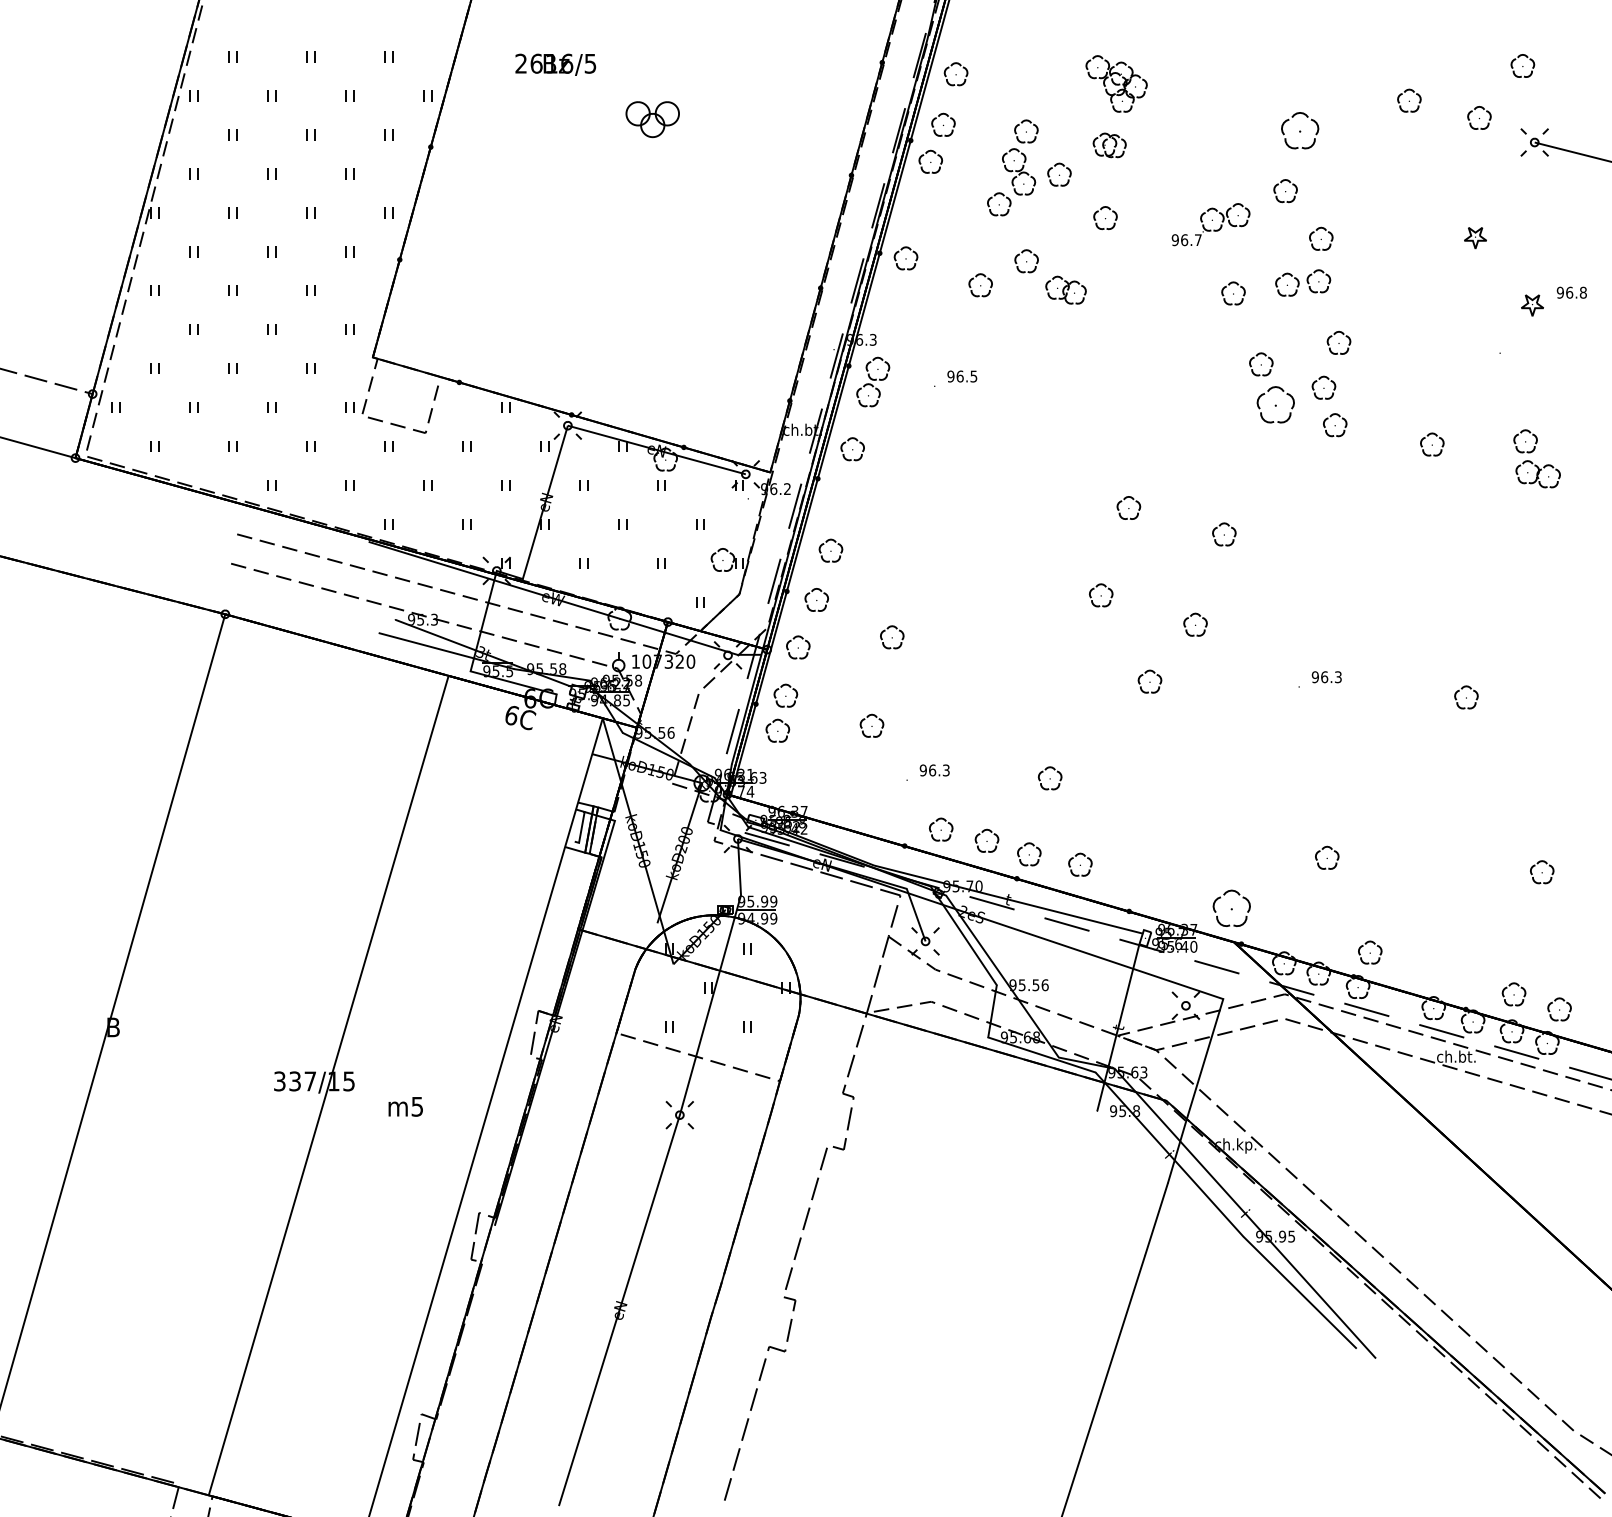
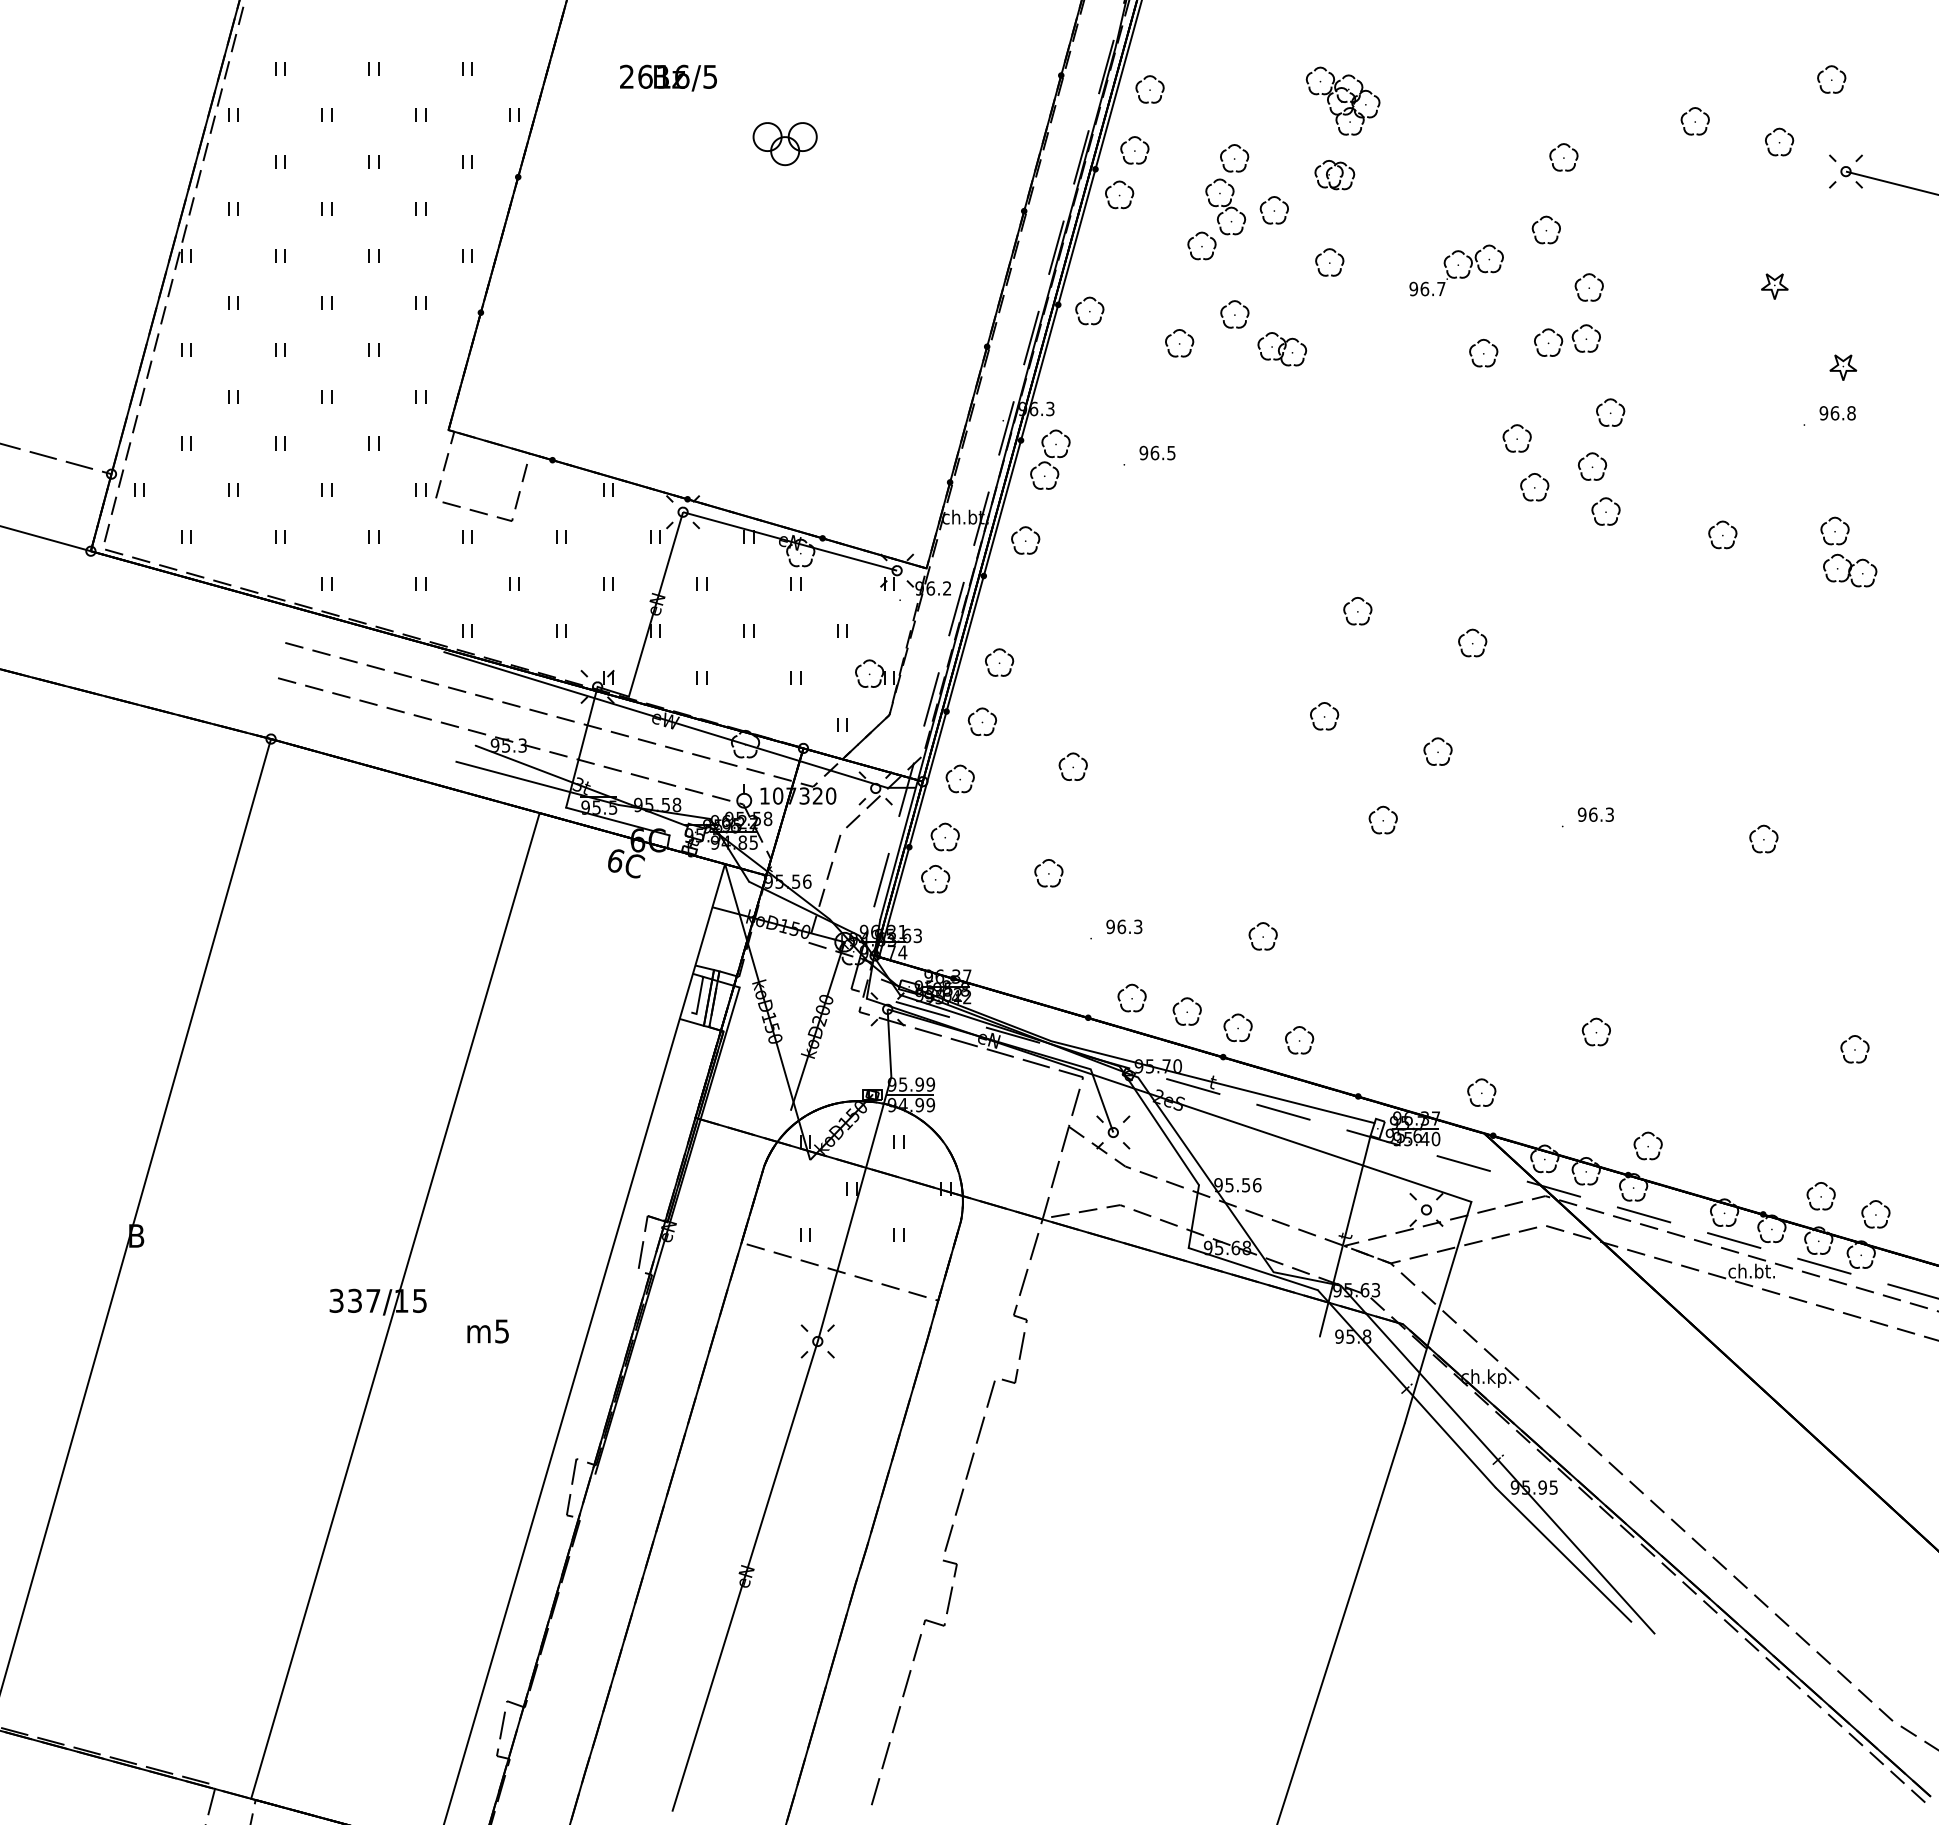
part: (1299, 130) -> (1563, 157), size x0.62
text: (1571, 292) -> (1837, 413), moved
part: (1275, 405) -> (1534, 487), size x0.62
part: (1231, 908) -> (1481, 1092), size x0.62

